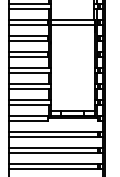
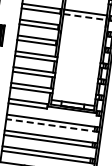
line: (72, 24) -> (84, 16), solid -> dashed
line: (55, 136) -> (52, 125), solid -> dashed

